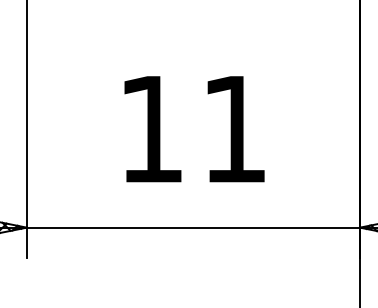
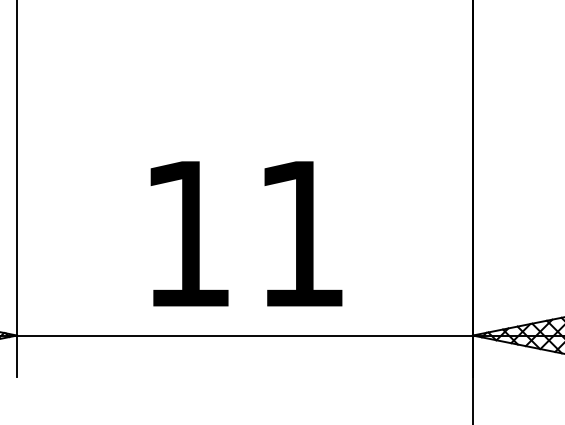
text: (194, 128) -> (246, 233), moved

